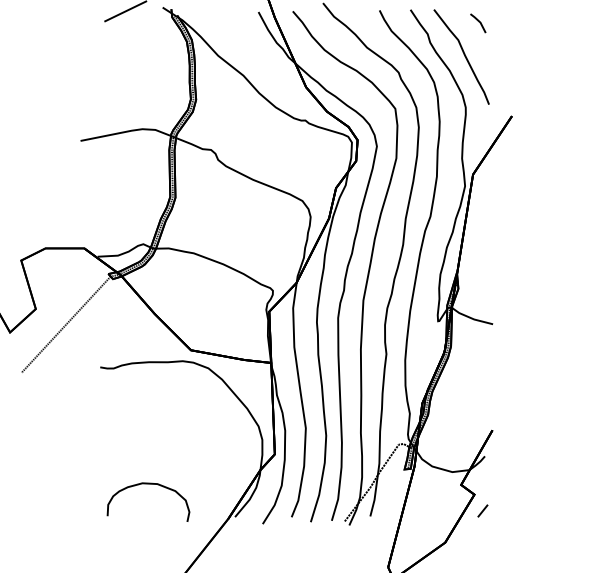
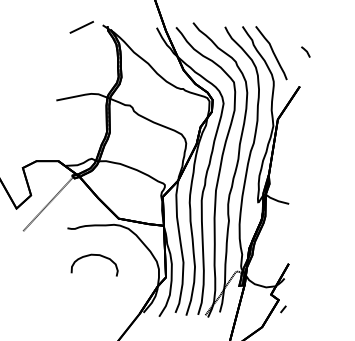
line: (477, 22) -> (305, 51), moved
curve: (148, 484) -> (94, 255), moved

